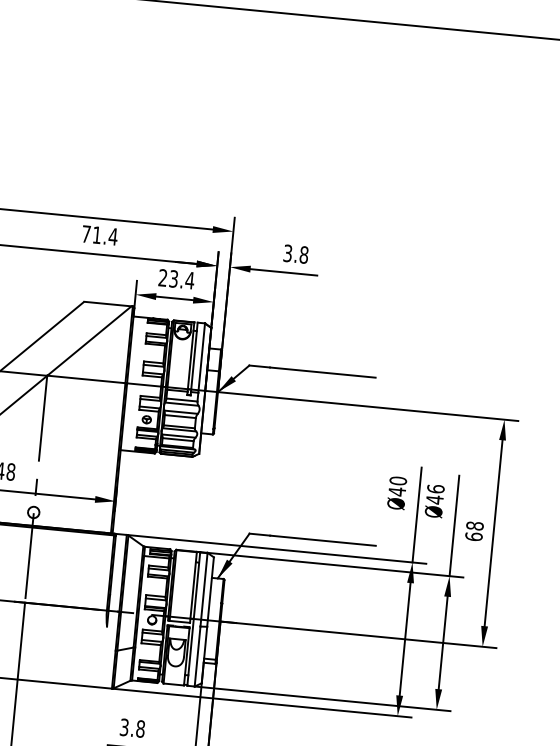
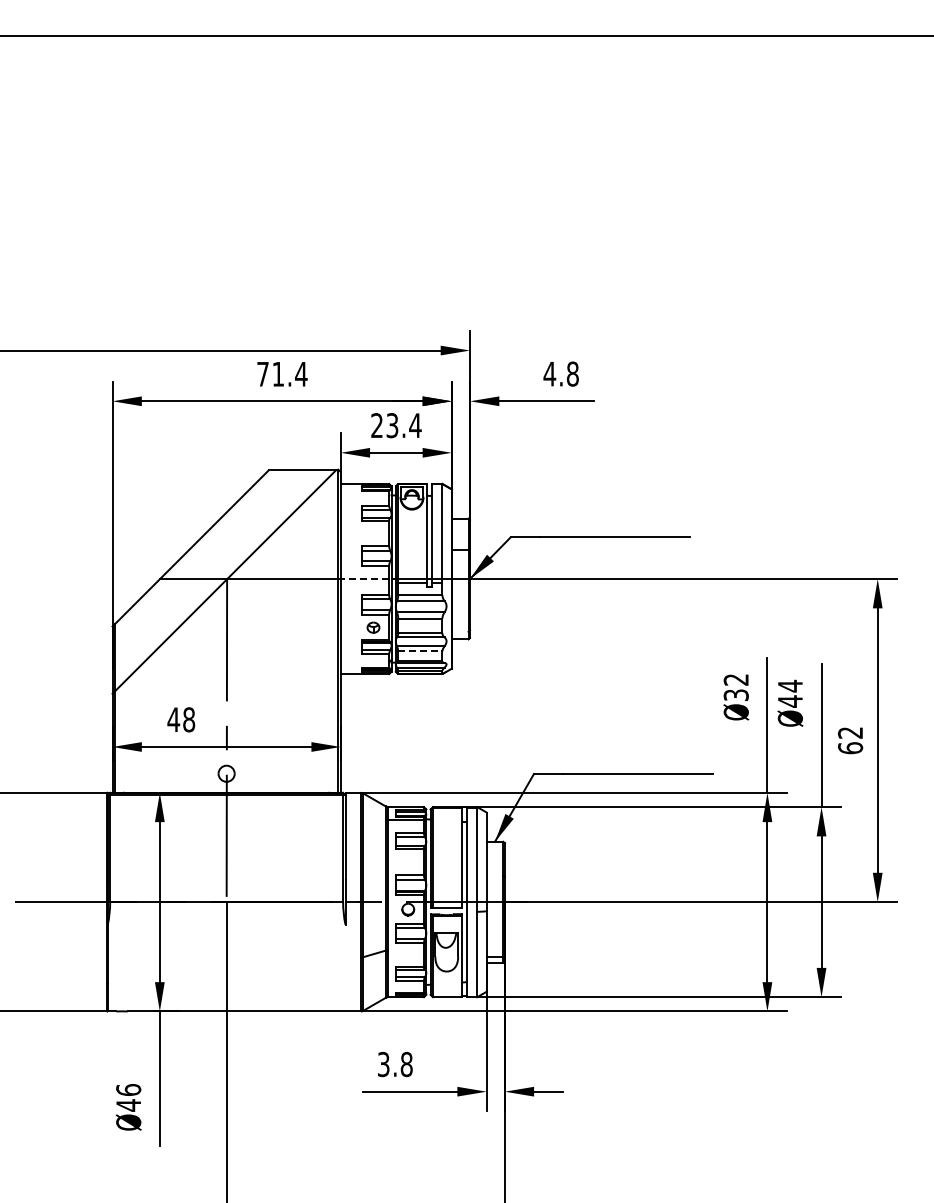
text: (287, 253) -> (549, 373), 3.8 -> 4.8
line: (143, 385) -> (364, 579), solid -> dashed
line: (178, 439) -> (420, 651), solid -> dashed
text: (397, 486) -> (735, 687), Ø40 -> Ø32
text: (435, 488) -> (789, 685), Ø46 -> Ø44
text: (475, 525) -> (850, 732), 68 -> 62

